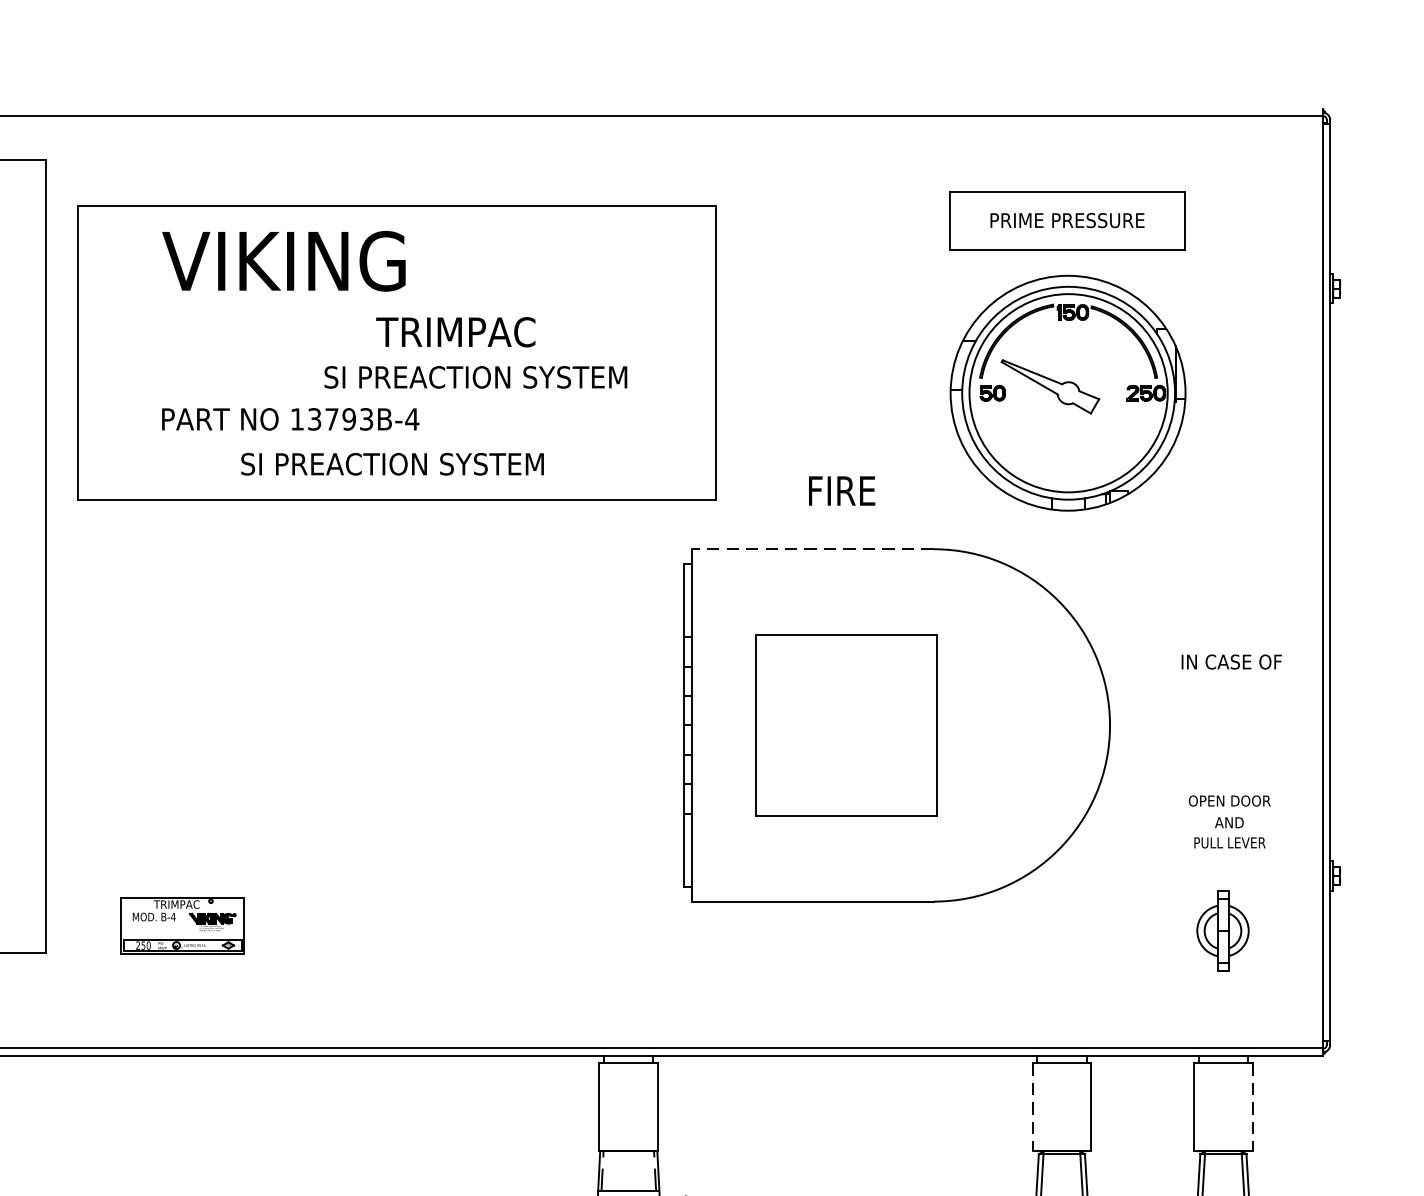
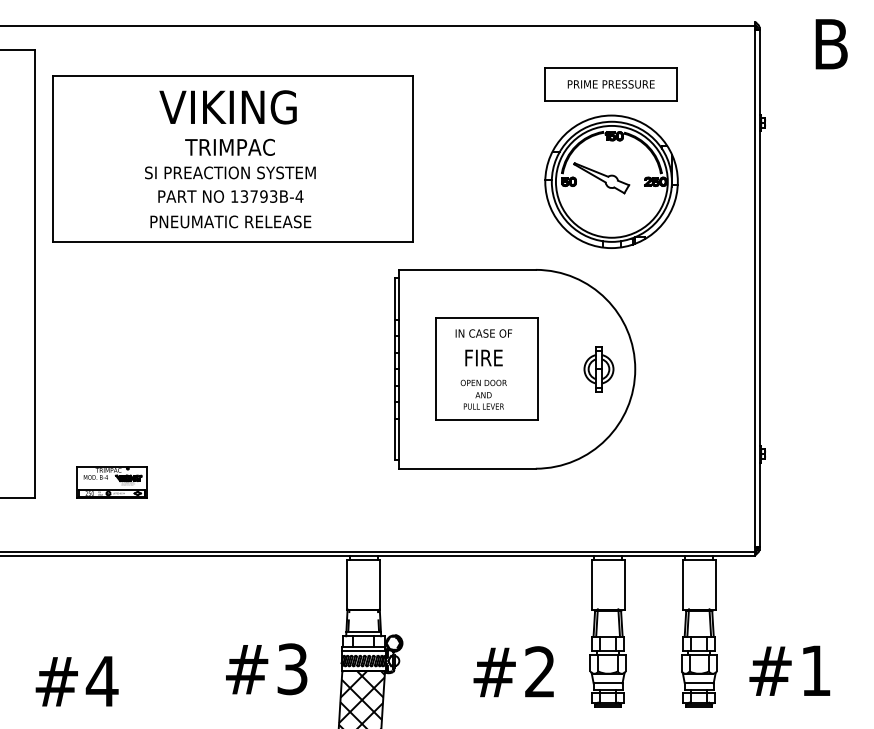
text: (282, 261) -> (227, 107), moved
text: (454, 330) -> (229, 146), moved
text: (476, 376) -> (230, 172), moved
text: (289, 419) -> (230, 196), moved
text: (392, 463) -> (230, 221), SI PREACTION SYSTEM -> PNEUMATIC RELEASE
text: (841, 490) -> (483, 357), moved
line: (810, 548) -> (466, 269), dashed -> solid
text: (1230, 661) -> (483, 333), moved
text: (1229, 821) -> (483, 394), moved
part: (1222, 931) -> (598, 369), moved
line: (1032, 1106) -> (591, 584), dashed -> solid
line: (1252, 1106) -> (715, 584), dashed -> solid

